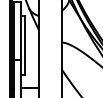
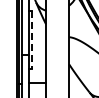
line: (25, 46) -> (32, 41), solid -> dashed

